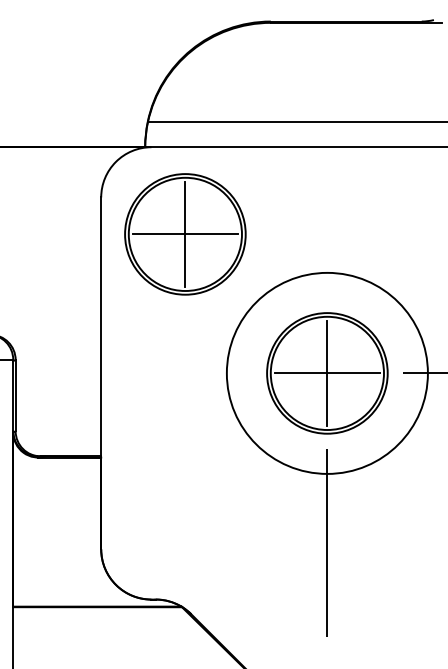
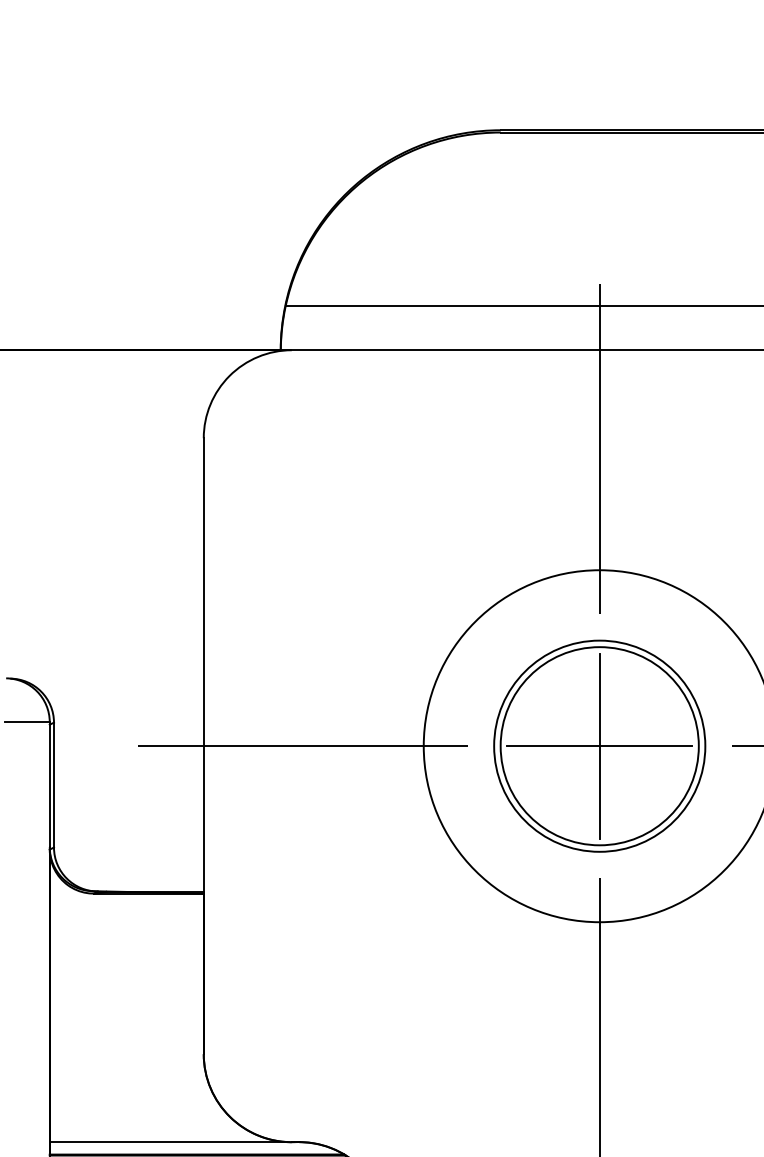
line: (327, 203) -> (599, 448), added
part: (185, 234) -> (351, 503), removed
line: (157, 373) -> (302, 746), added
line: (80, 599) -> (167, 1142), added

